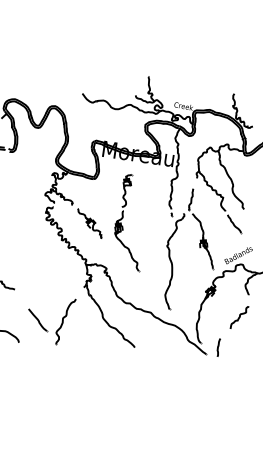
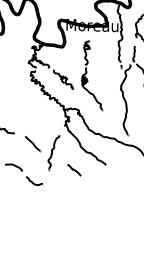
line: (38, 320) -> (33, 143), moved
line: (90, 349) -> (74, 170), added
curve: (32, 359) -> (33, 182), added

